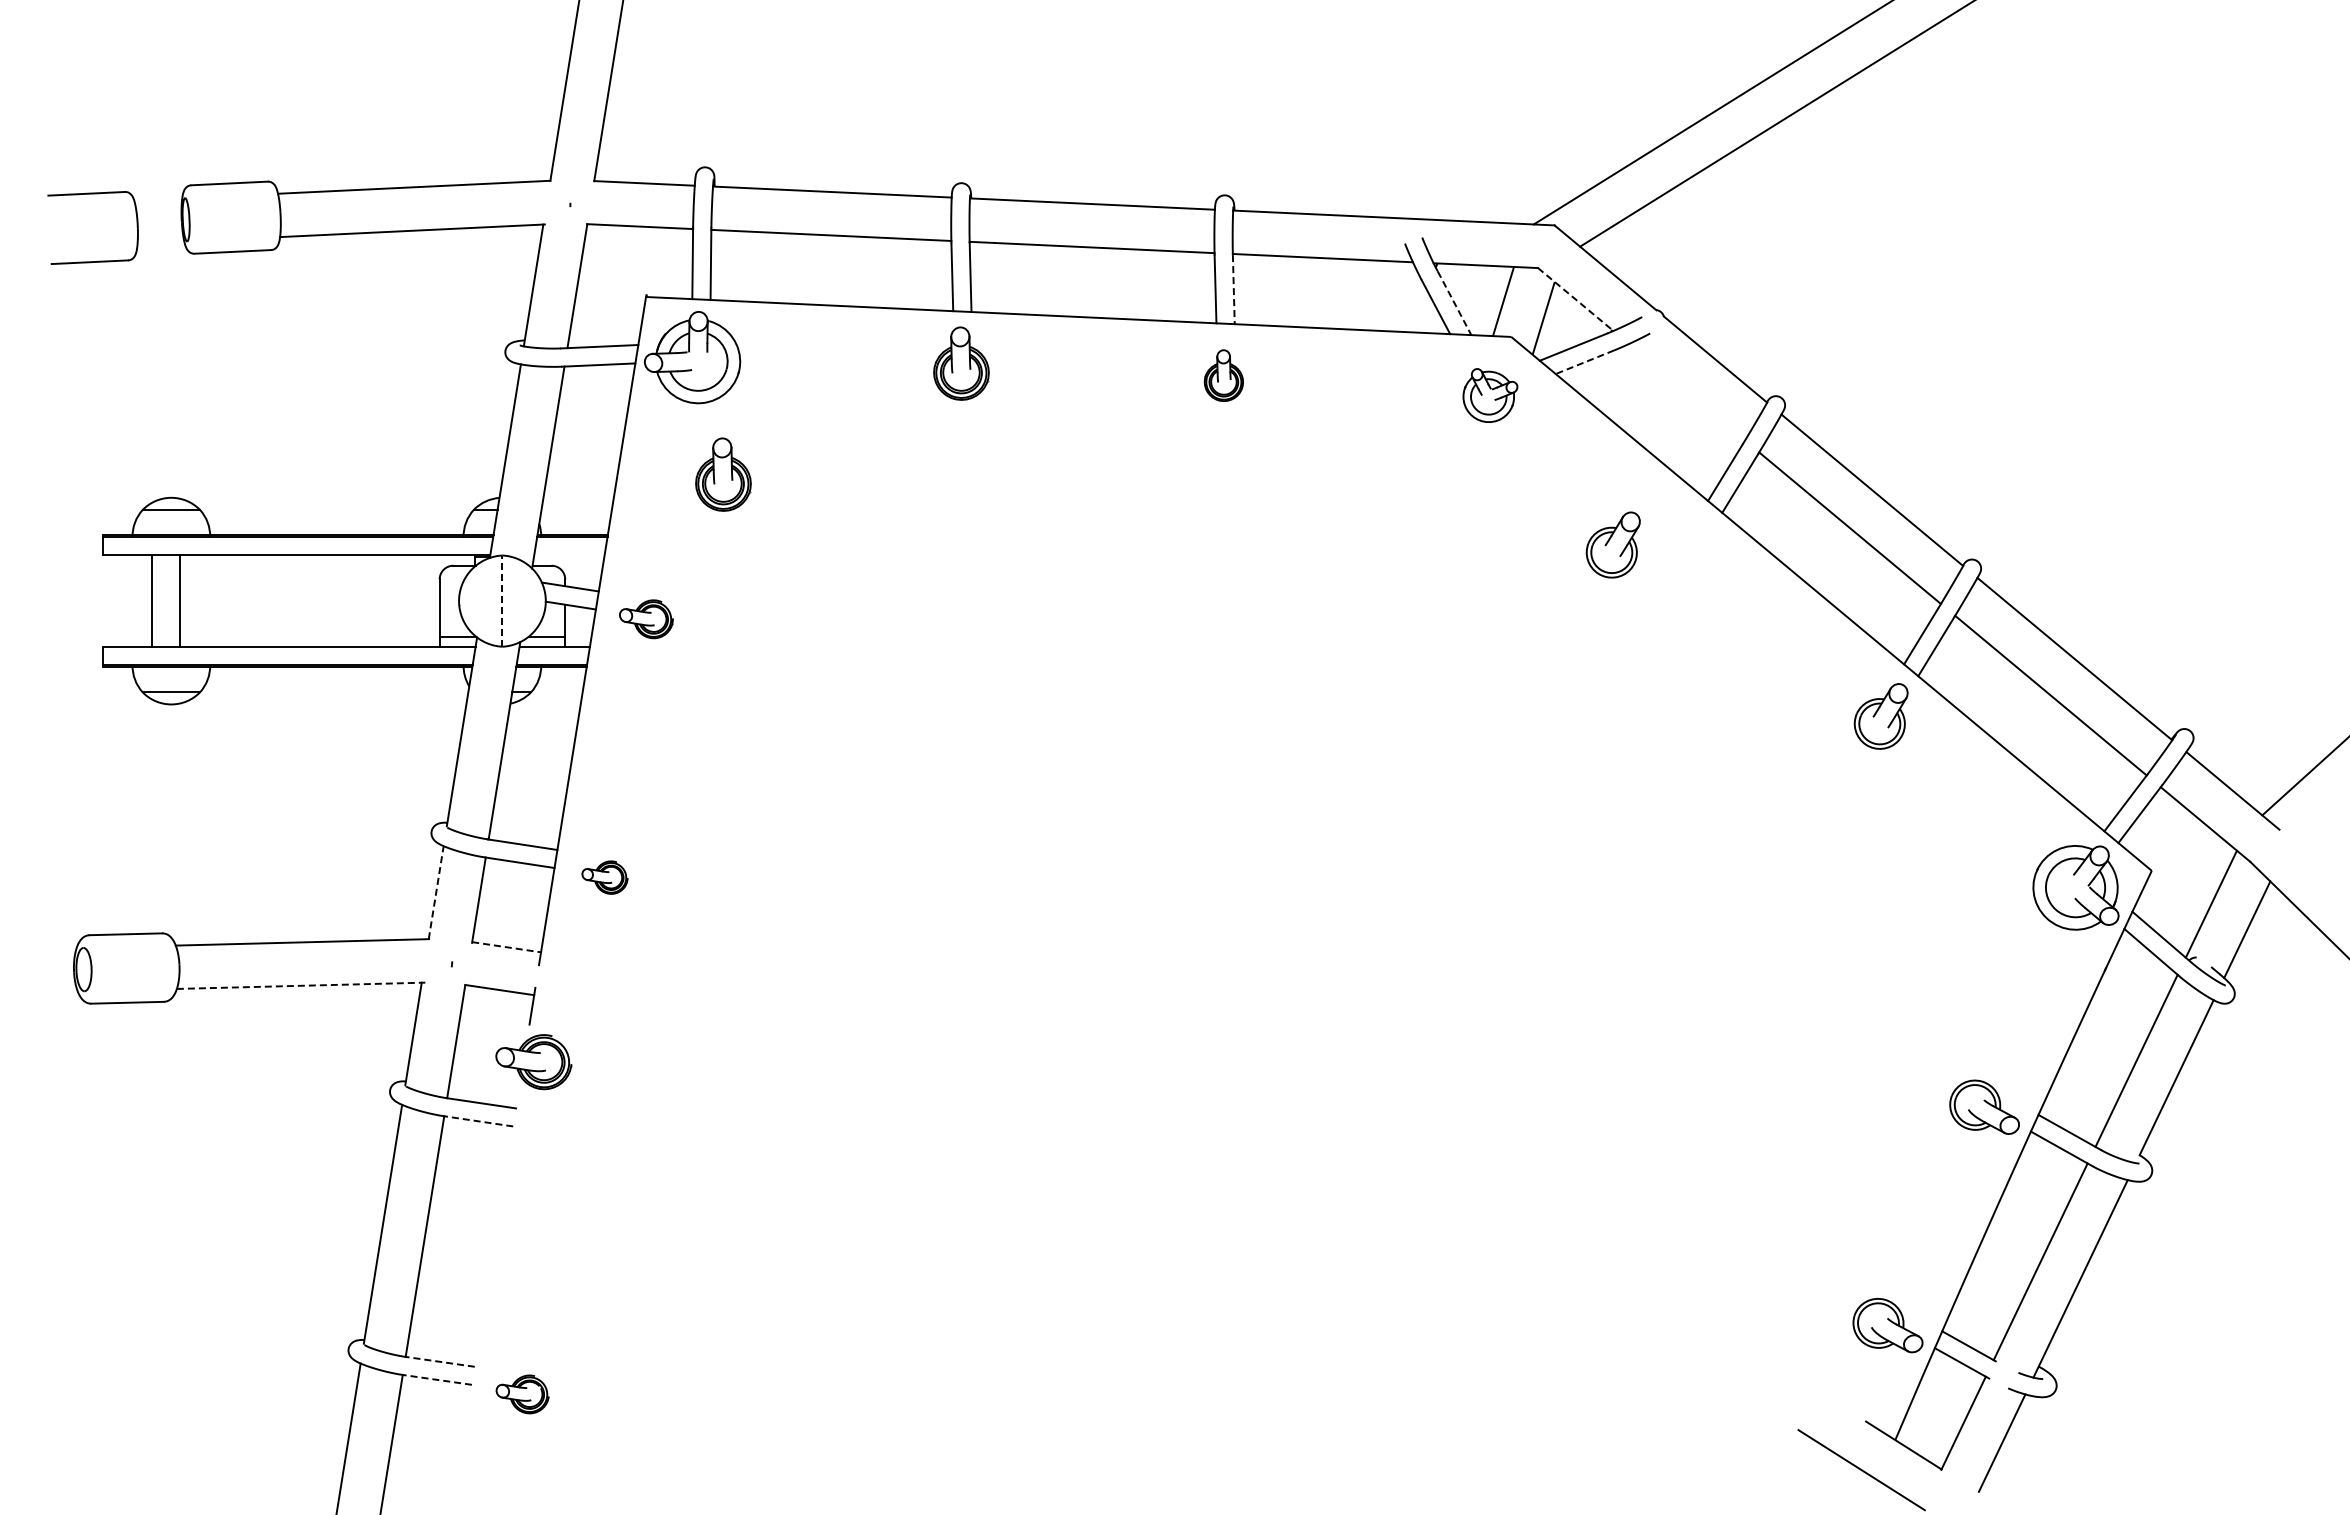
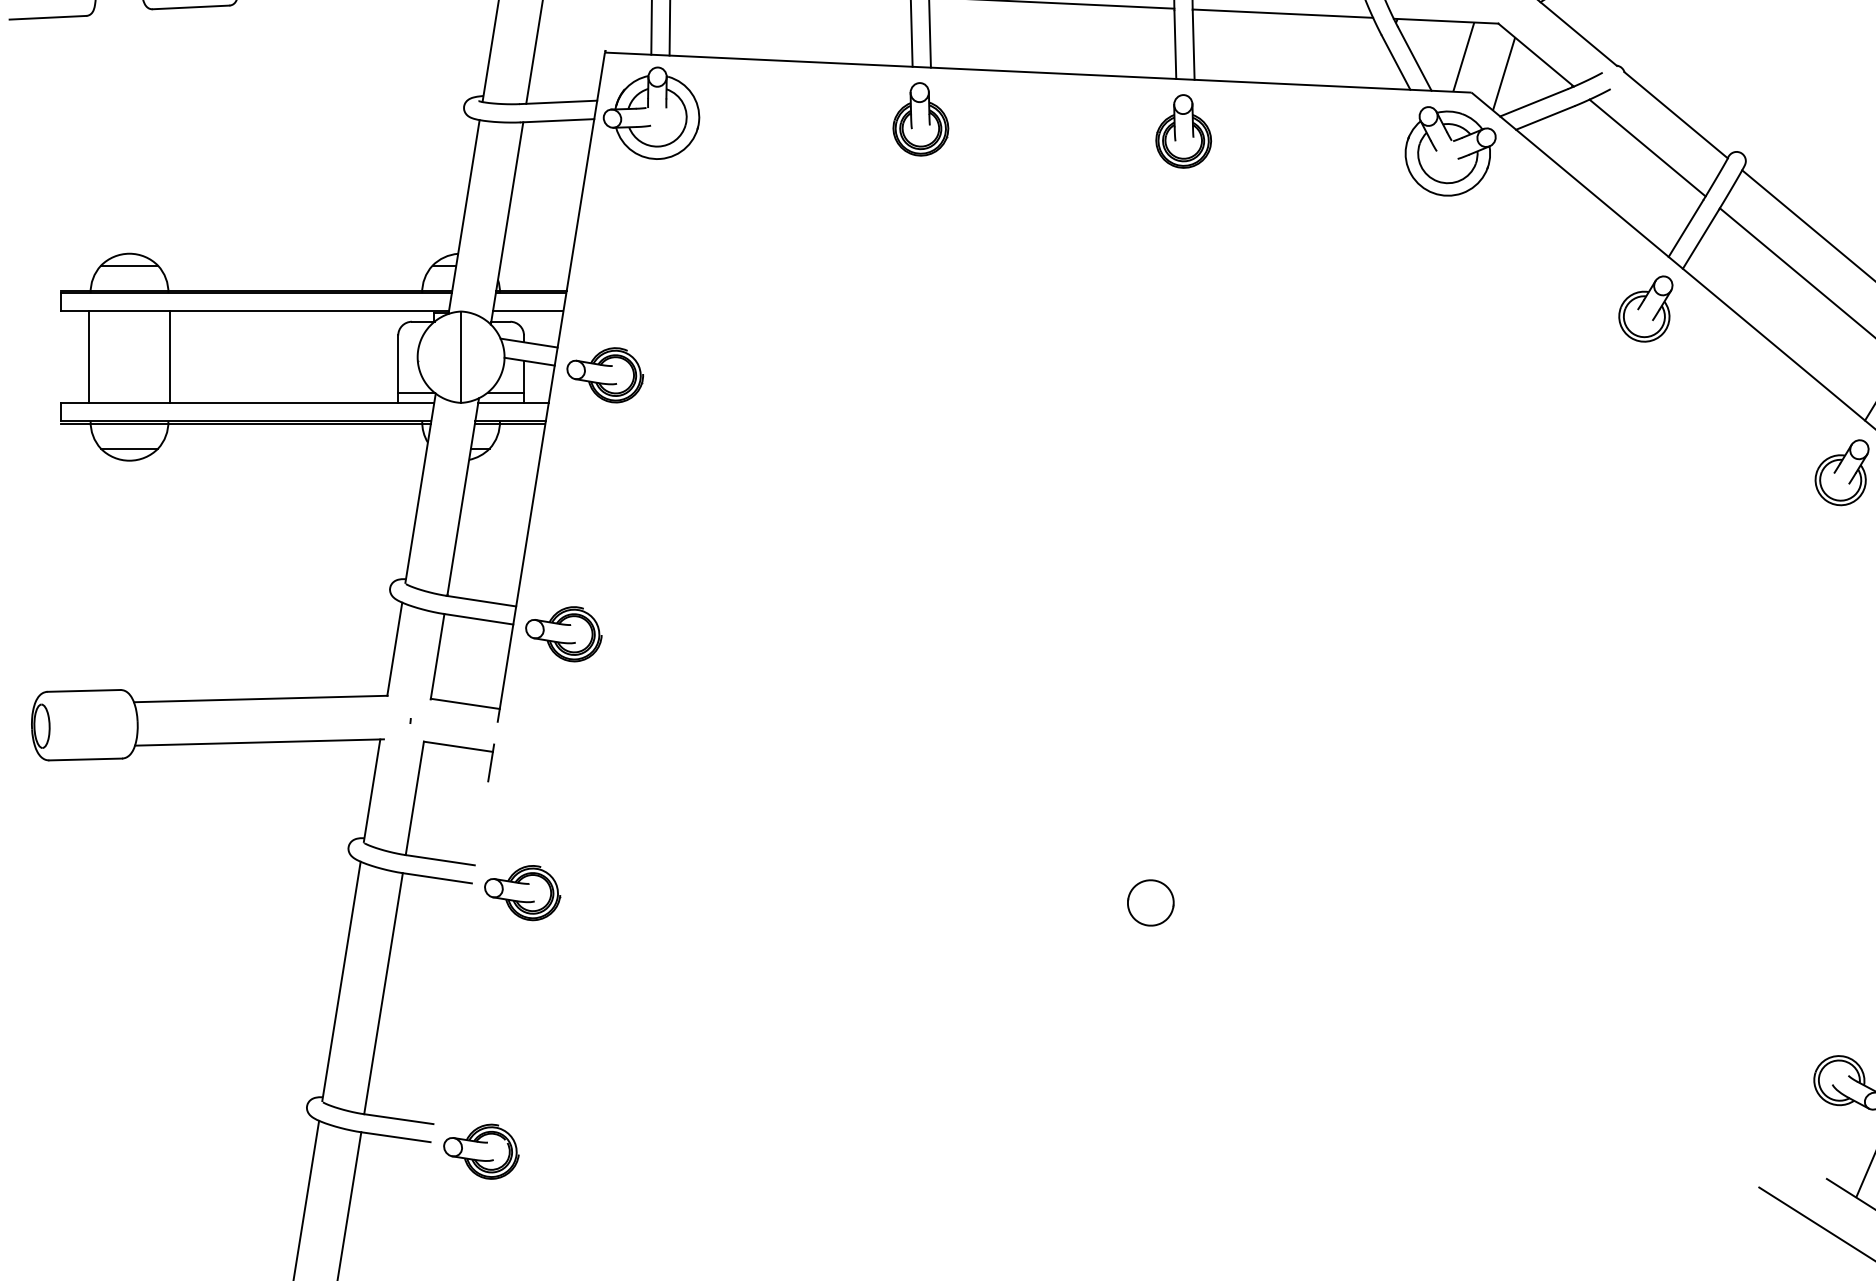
line: (1233, 289) -> (1193, 45), dashed -> solid
line: (1576, 299) -> (1536, 55), dashed -> solid
line: (1454, 303) -> (1414, 59), dashed -> solid
line: (1584, 362) -> (1544, 118), dashed -> solid
part: (1223, 375) -> (1183, 131), size x1.43
line: (1687, 391) -> (1648, 147), added
part: (1490, 395) -> (1450, 151), size x1.67
part: (723, 474) -> (682, 230), removed
part: (1612, 544) -> (1645, 308), moved
line: (569, 555) -> (528, 311), added
line: (152, 600) -> (170, 356), moved
line: (179, 600) -> (88, 356), moved
line: (502, 601) -> (461, 357), dashed -> solid
part: (646, 619) -> (605, 375), size x1.43
part: (604, 877) -> (563, 634), size x1.67
line: (436, 892) -> (395, 649), dashed -> solid
line: (506, 947) -> (465, 704), dashed -> solid
line: (301, 985) -> (259, 742), dashed -> solid
part: (533, 1062) -> (522, 893), moved
line: (478, 1121) -> (437, 878), dashed -> solid
part: (1190, 1145) -> (1150, 902), added
line: (440, 1361) -> (399, 1118), dashed -> solid
line: (437, 1379) -> (396, 1136), dashed -> solid
part: (522, 1394) -> (481, 1151), size x1.43

